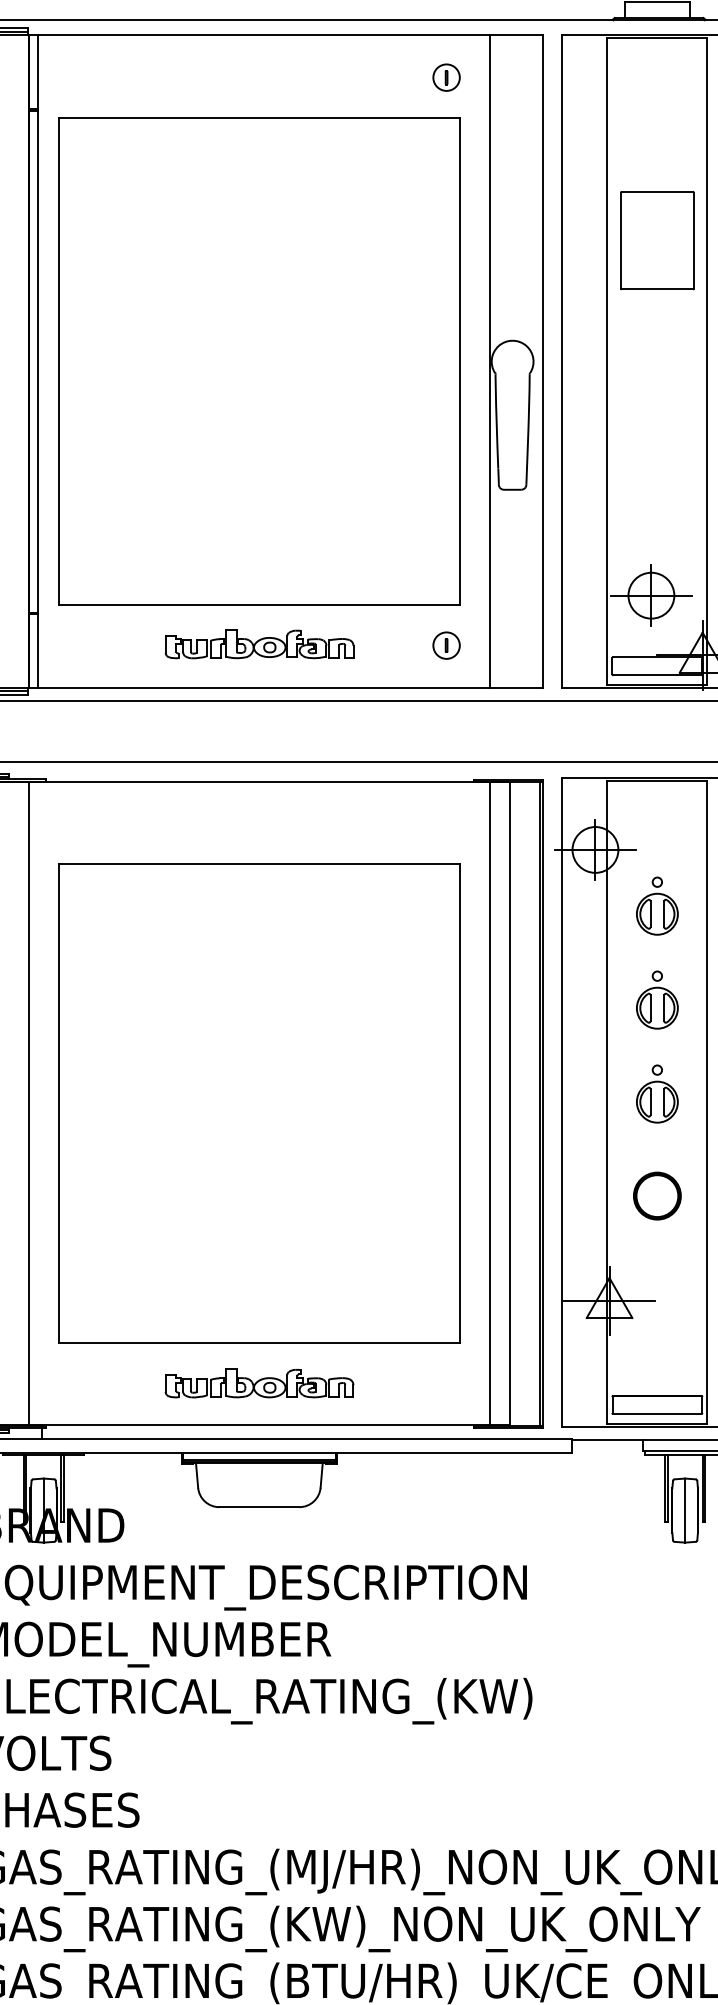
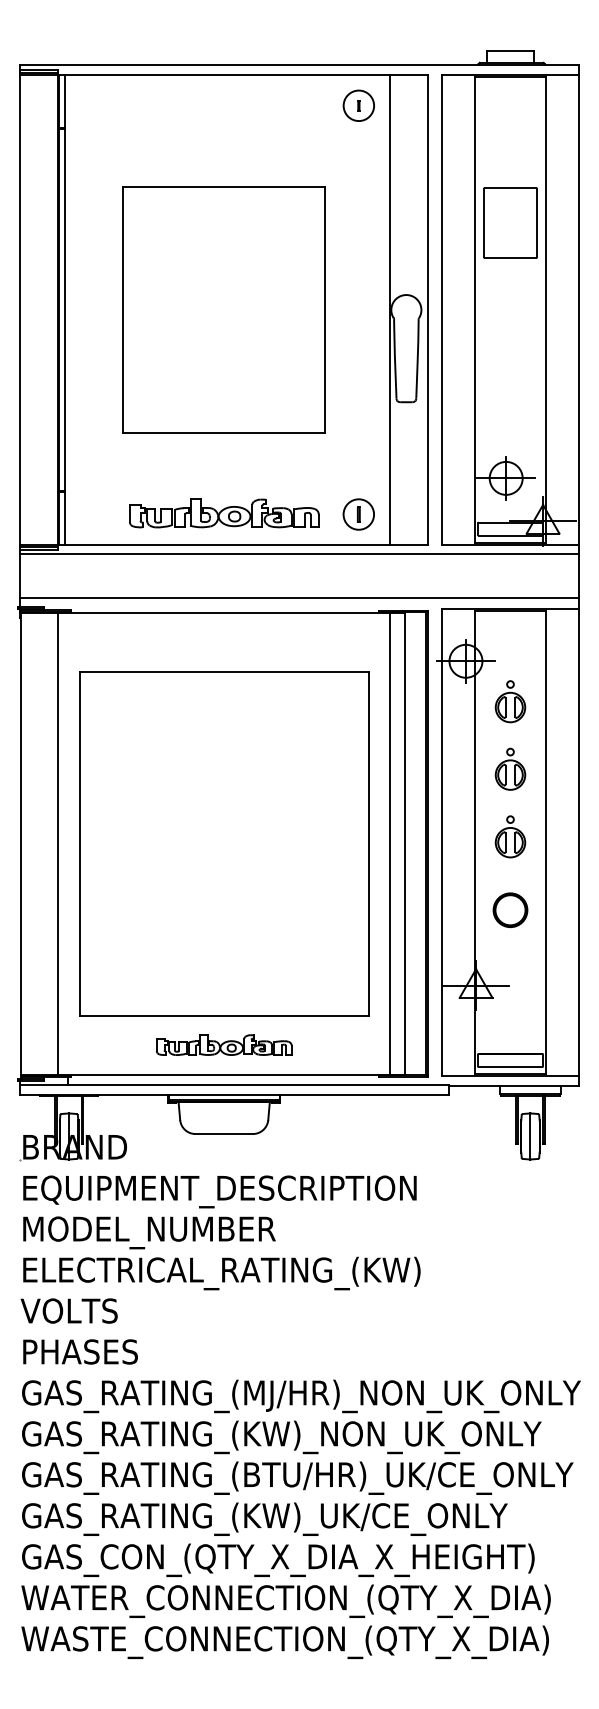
circle: (446, 77) -> (358, 105), size x1.6
part: (259, 360) -> (224, 309), size x0.7
part: (259, 644) -> (224, 513), size x1.4
part: (446, 644) -> (358, 513), size x1.6

